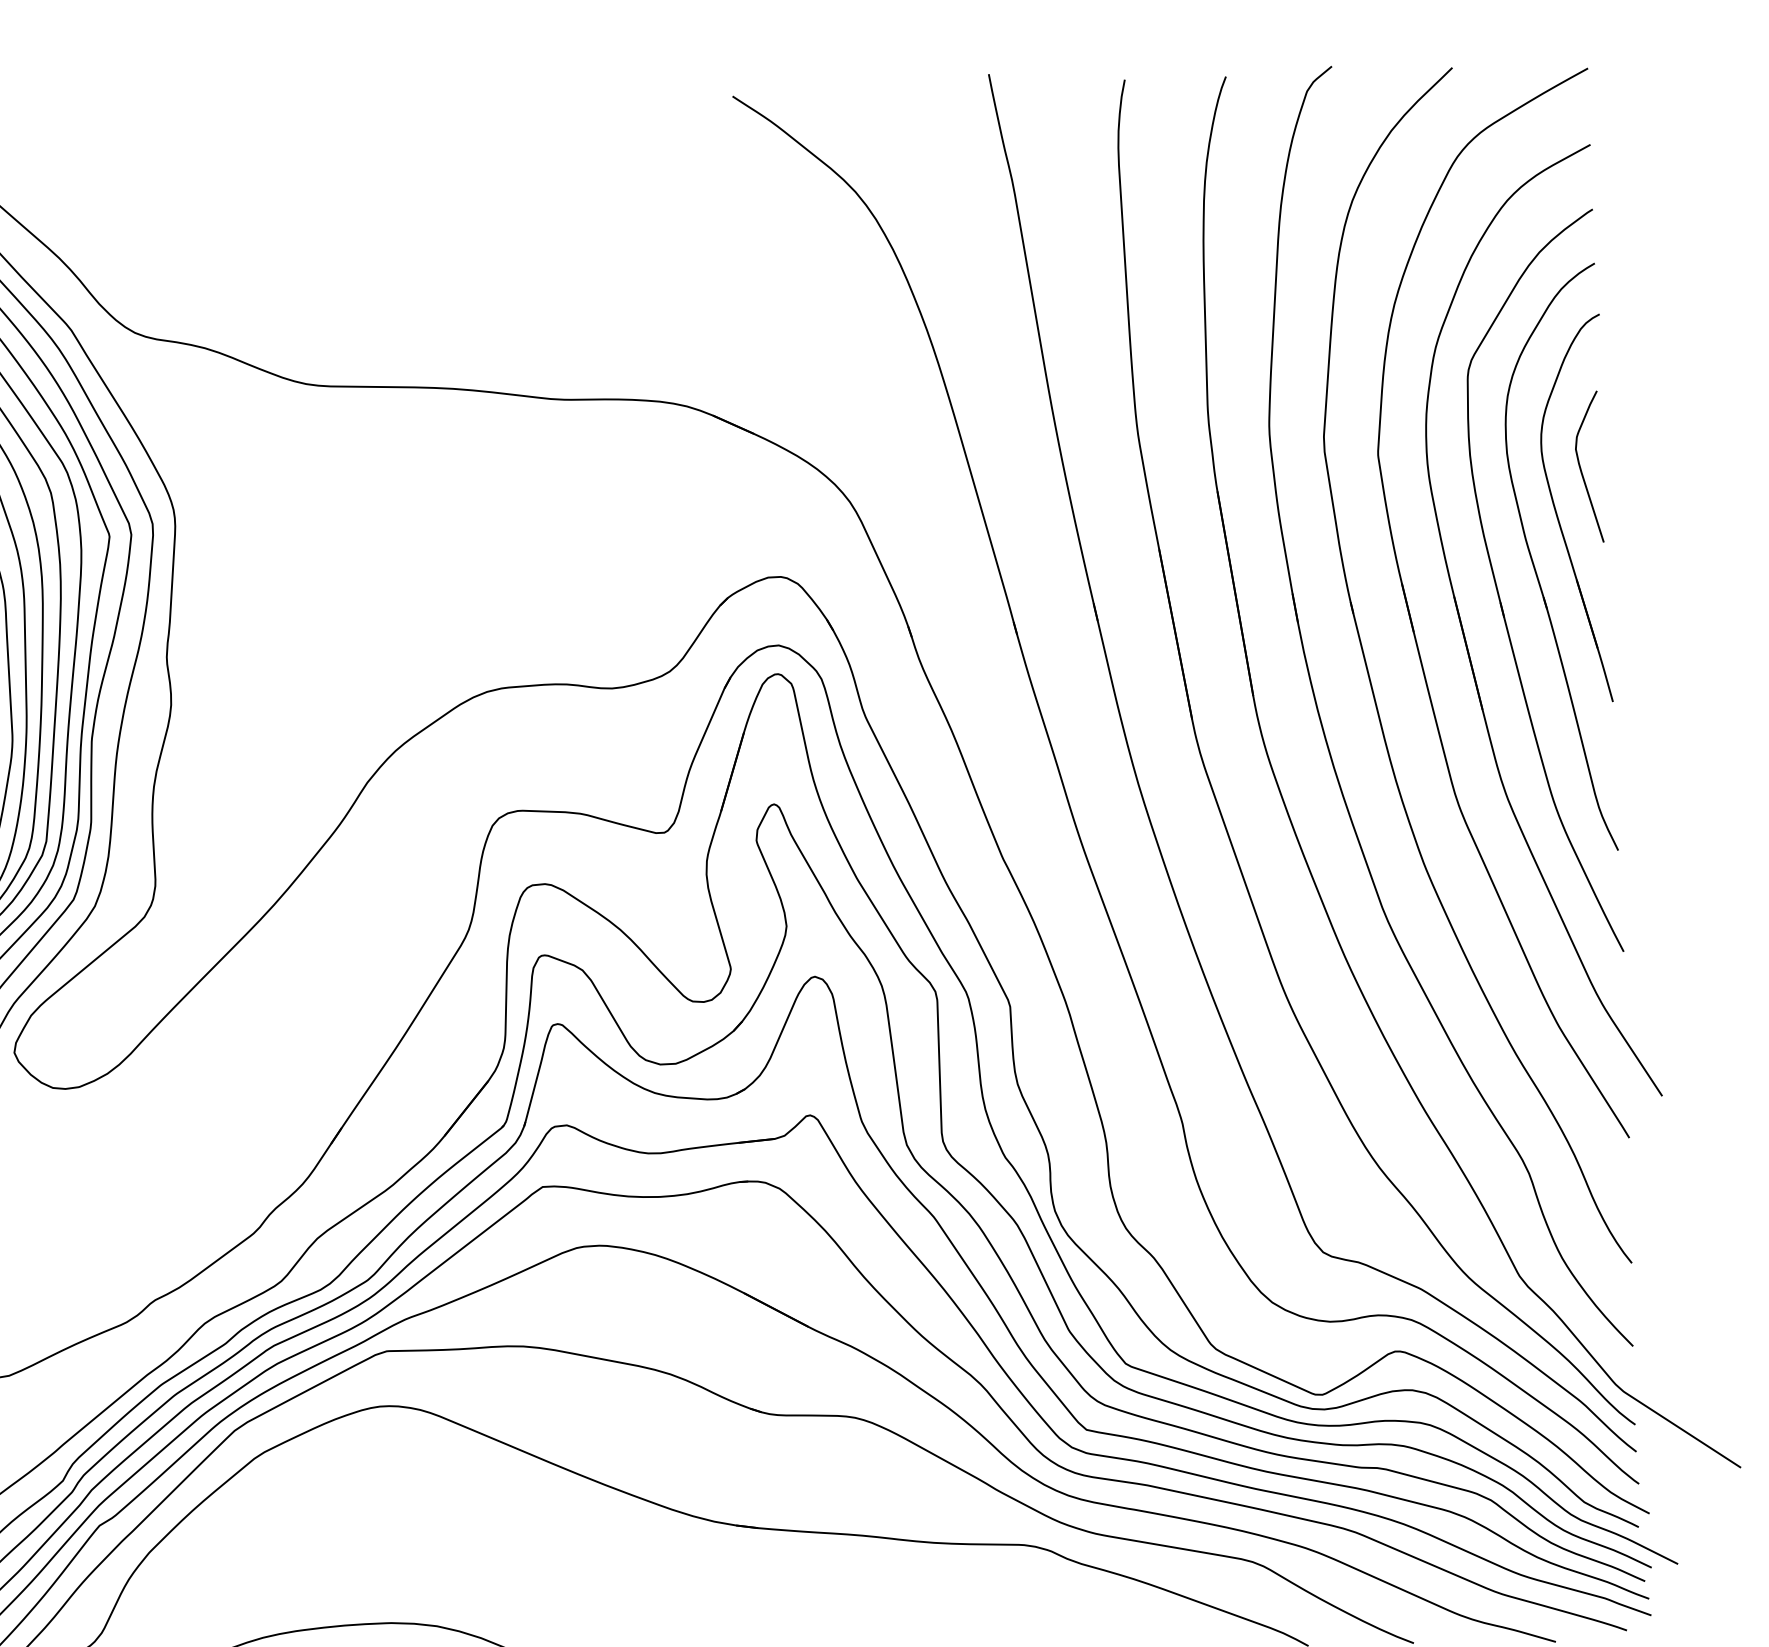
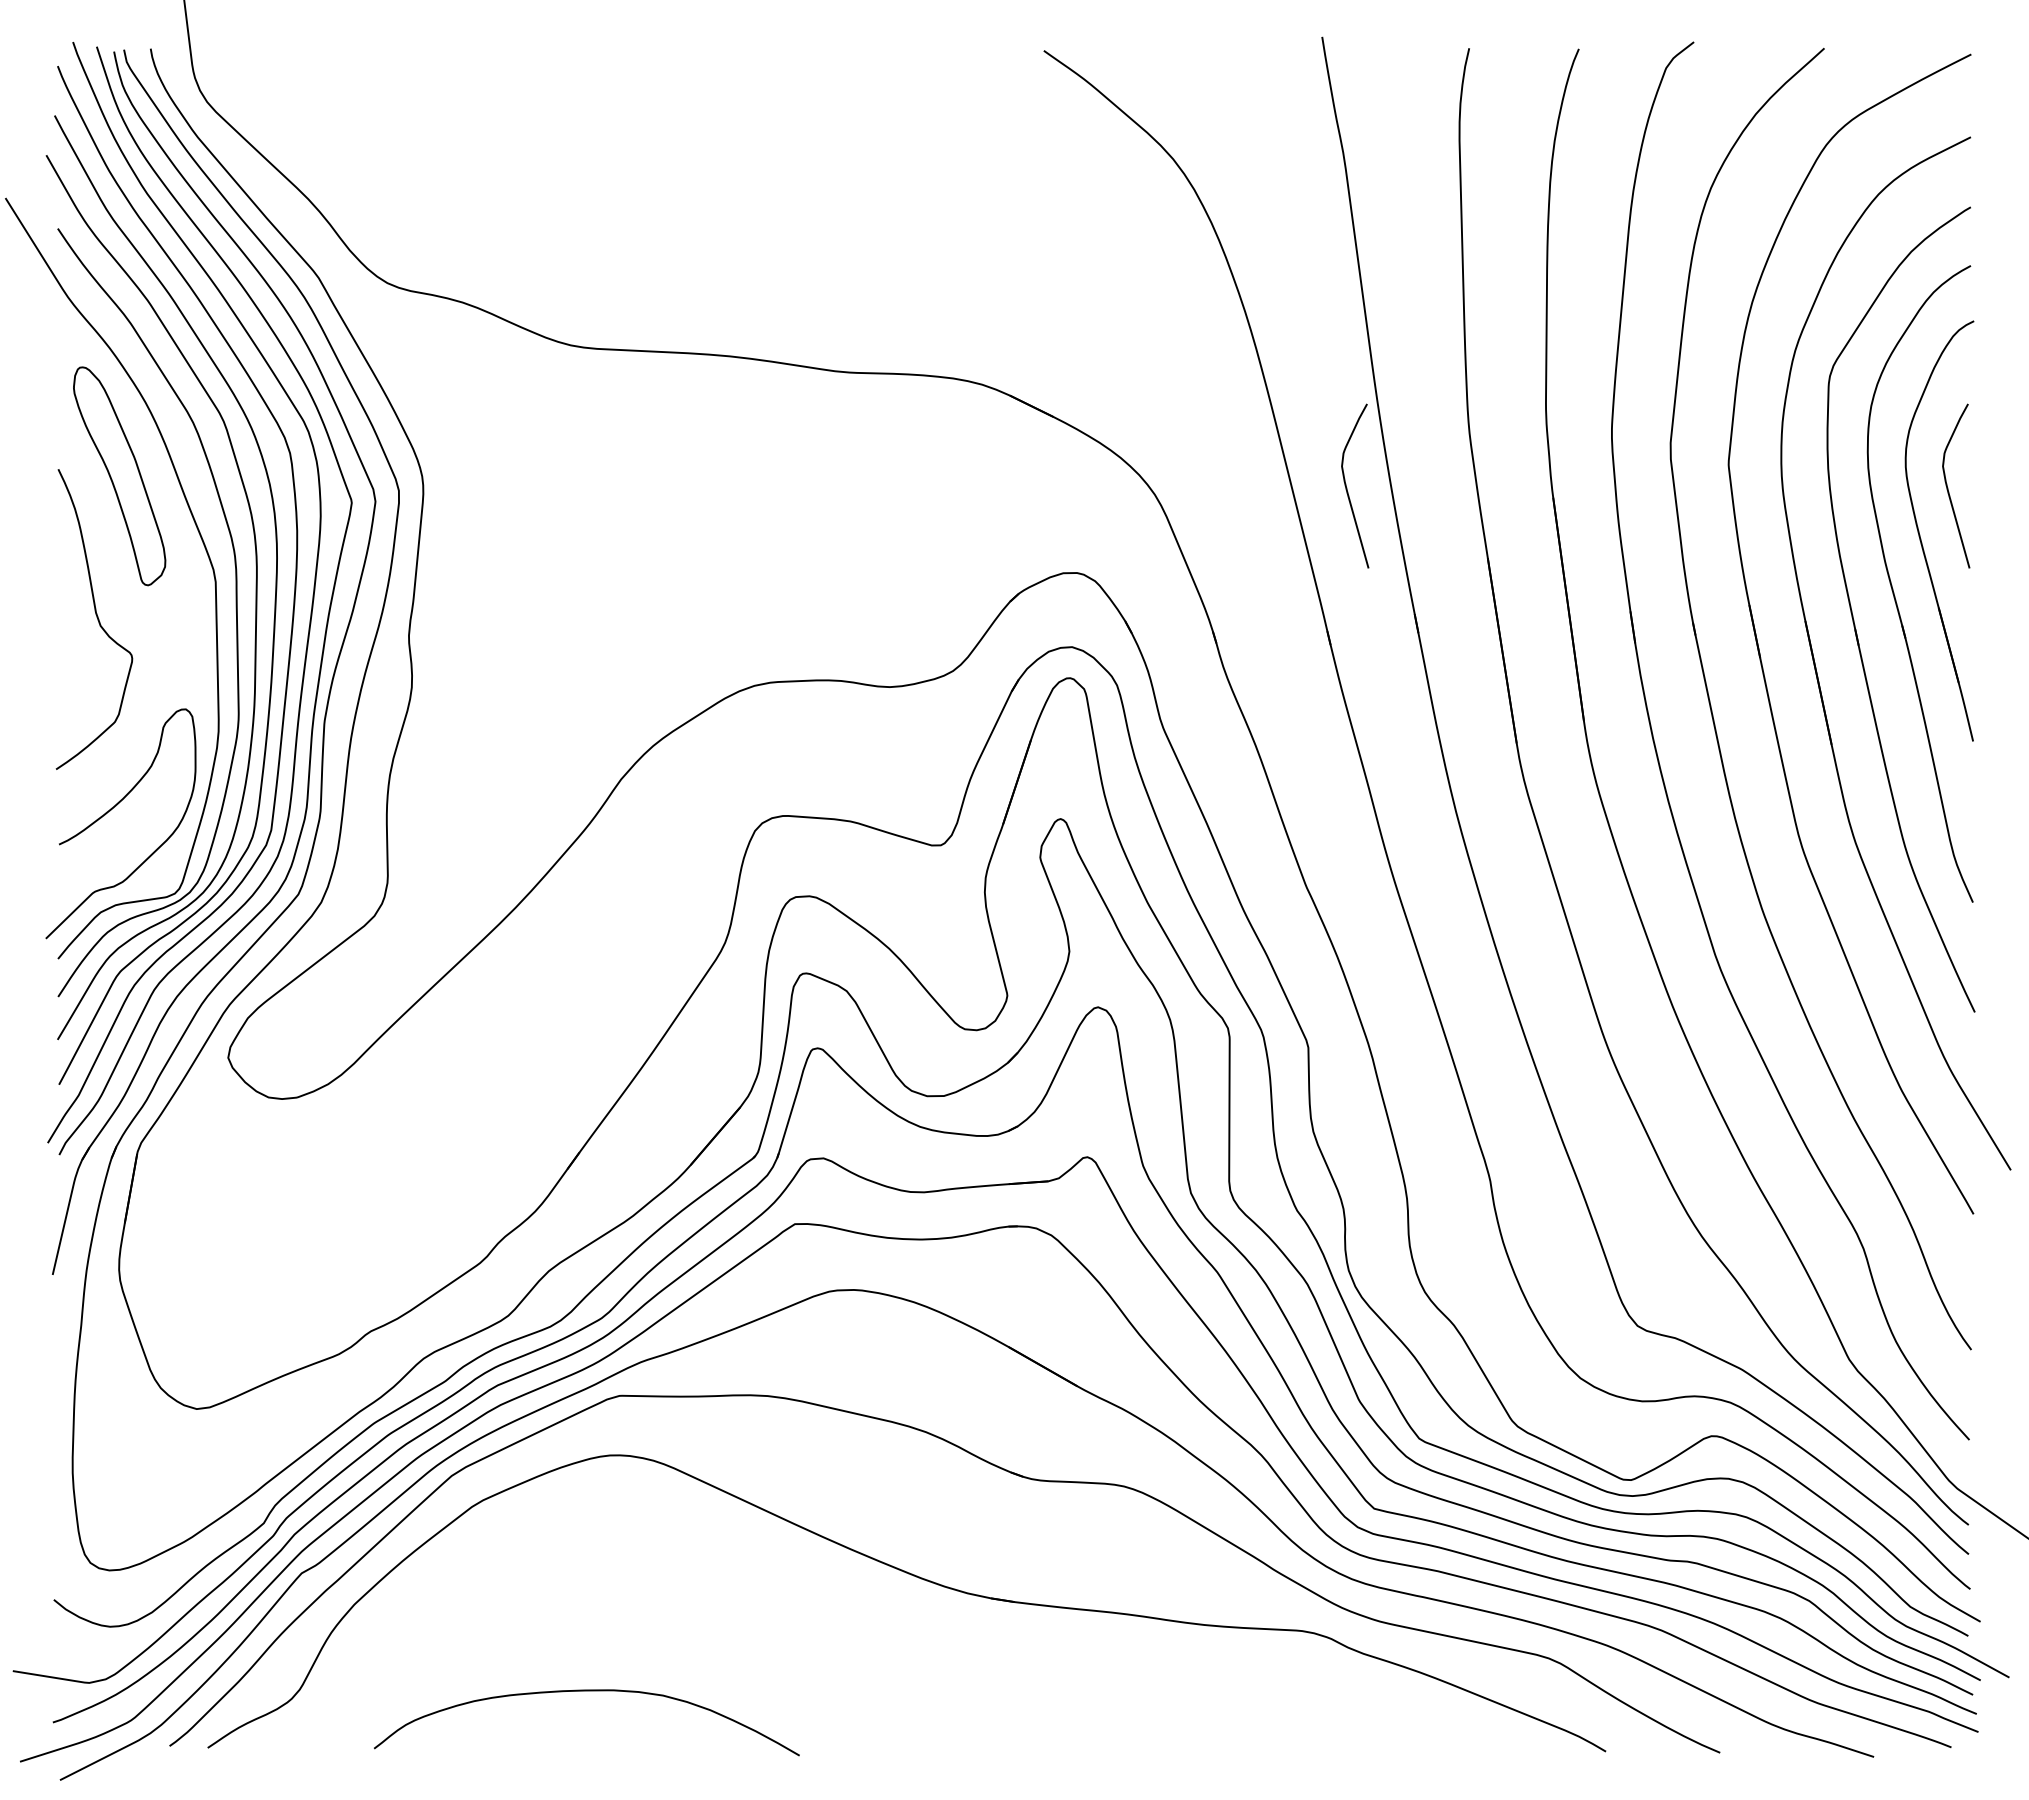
curve: (1027, 488) -> (1347, 487), added

